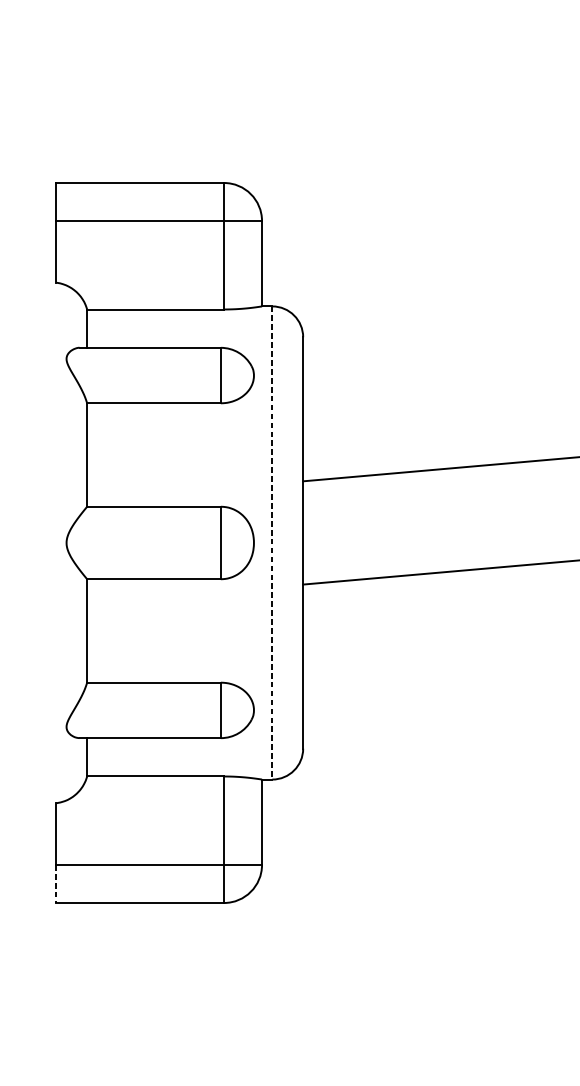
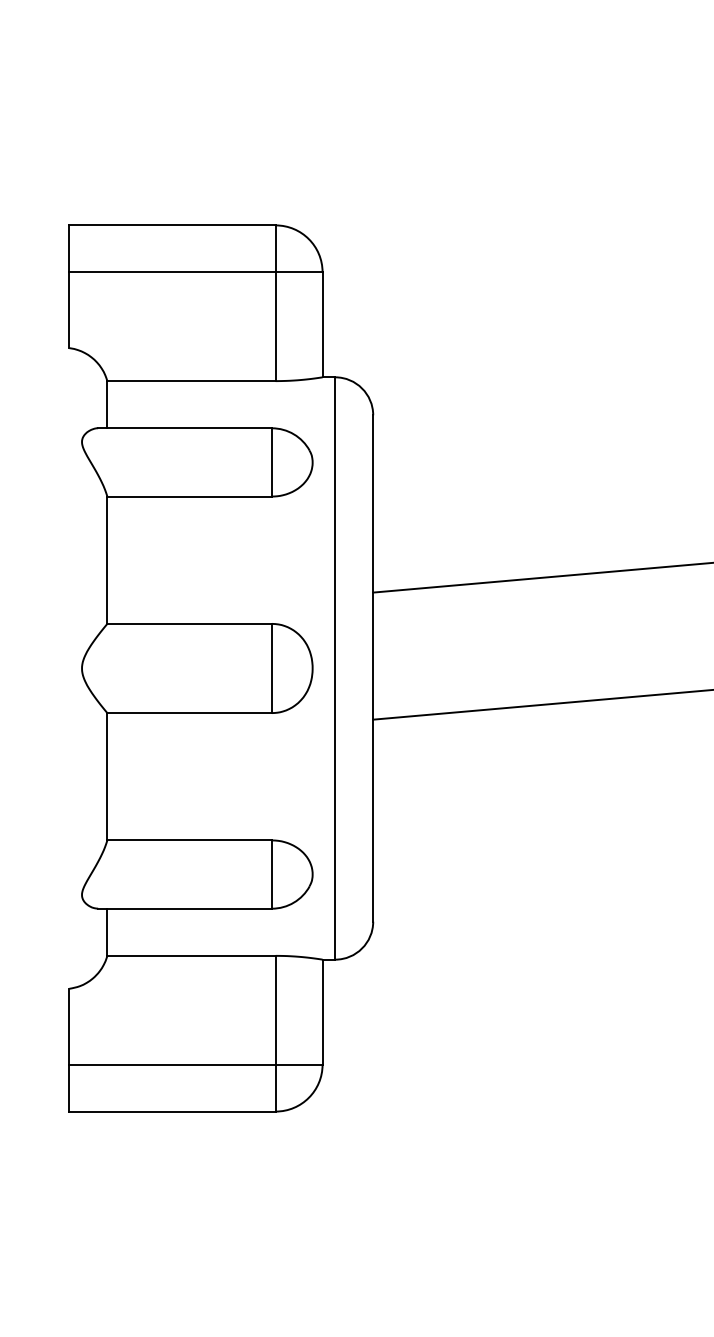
line: (272, 543) -> (335, 669), dashed -> solid
line: (56, 884) -> (69, 1088), dashed -> solid

